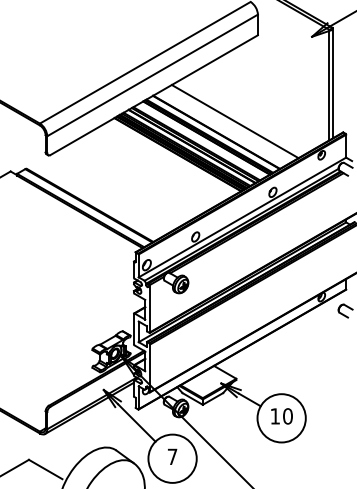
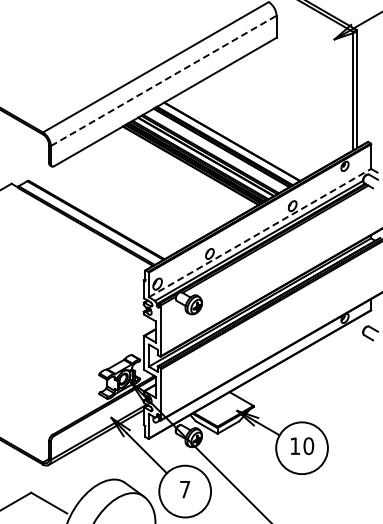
line: (153, 75) -> (164, 80), solid -> dashed
line: (235, 121) -> (252, 130), removed
line: (242, 216) -> (260, 232), solid -> dashed

